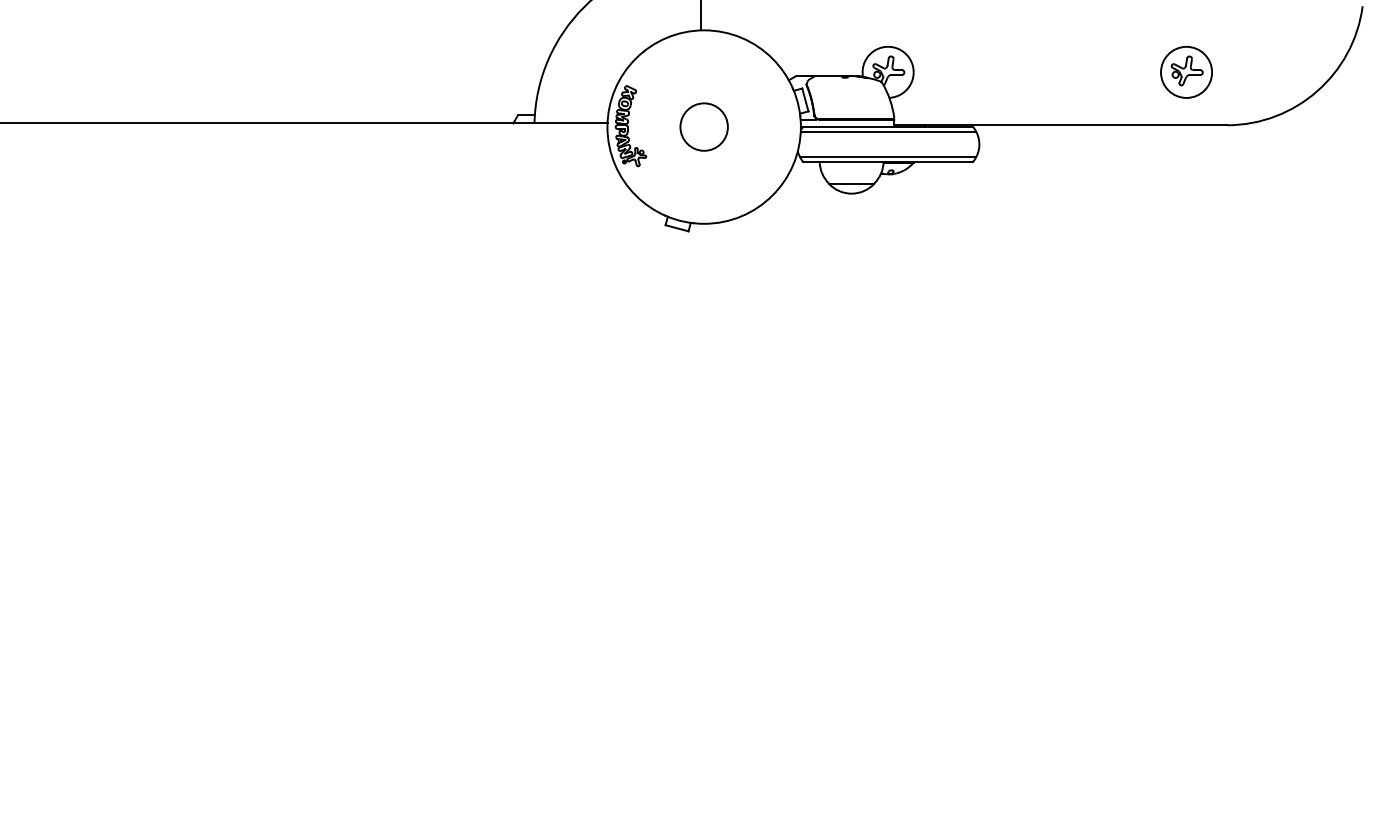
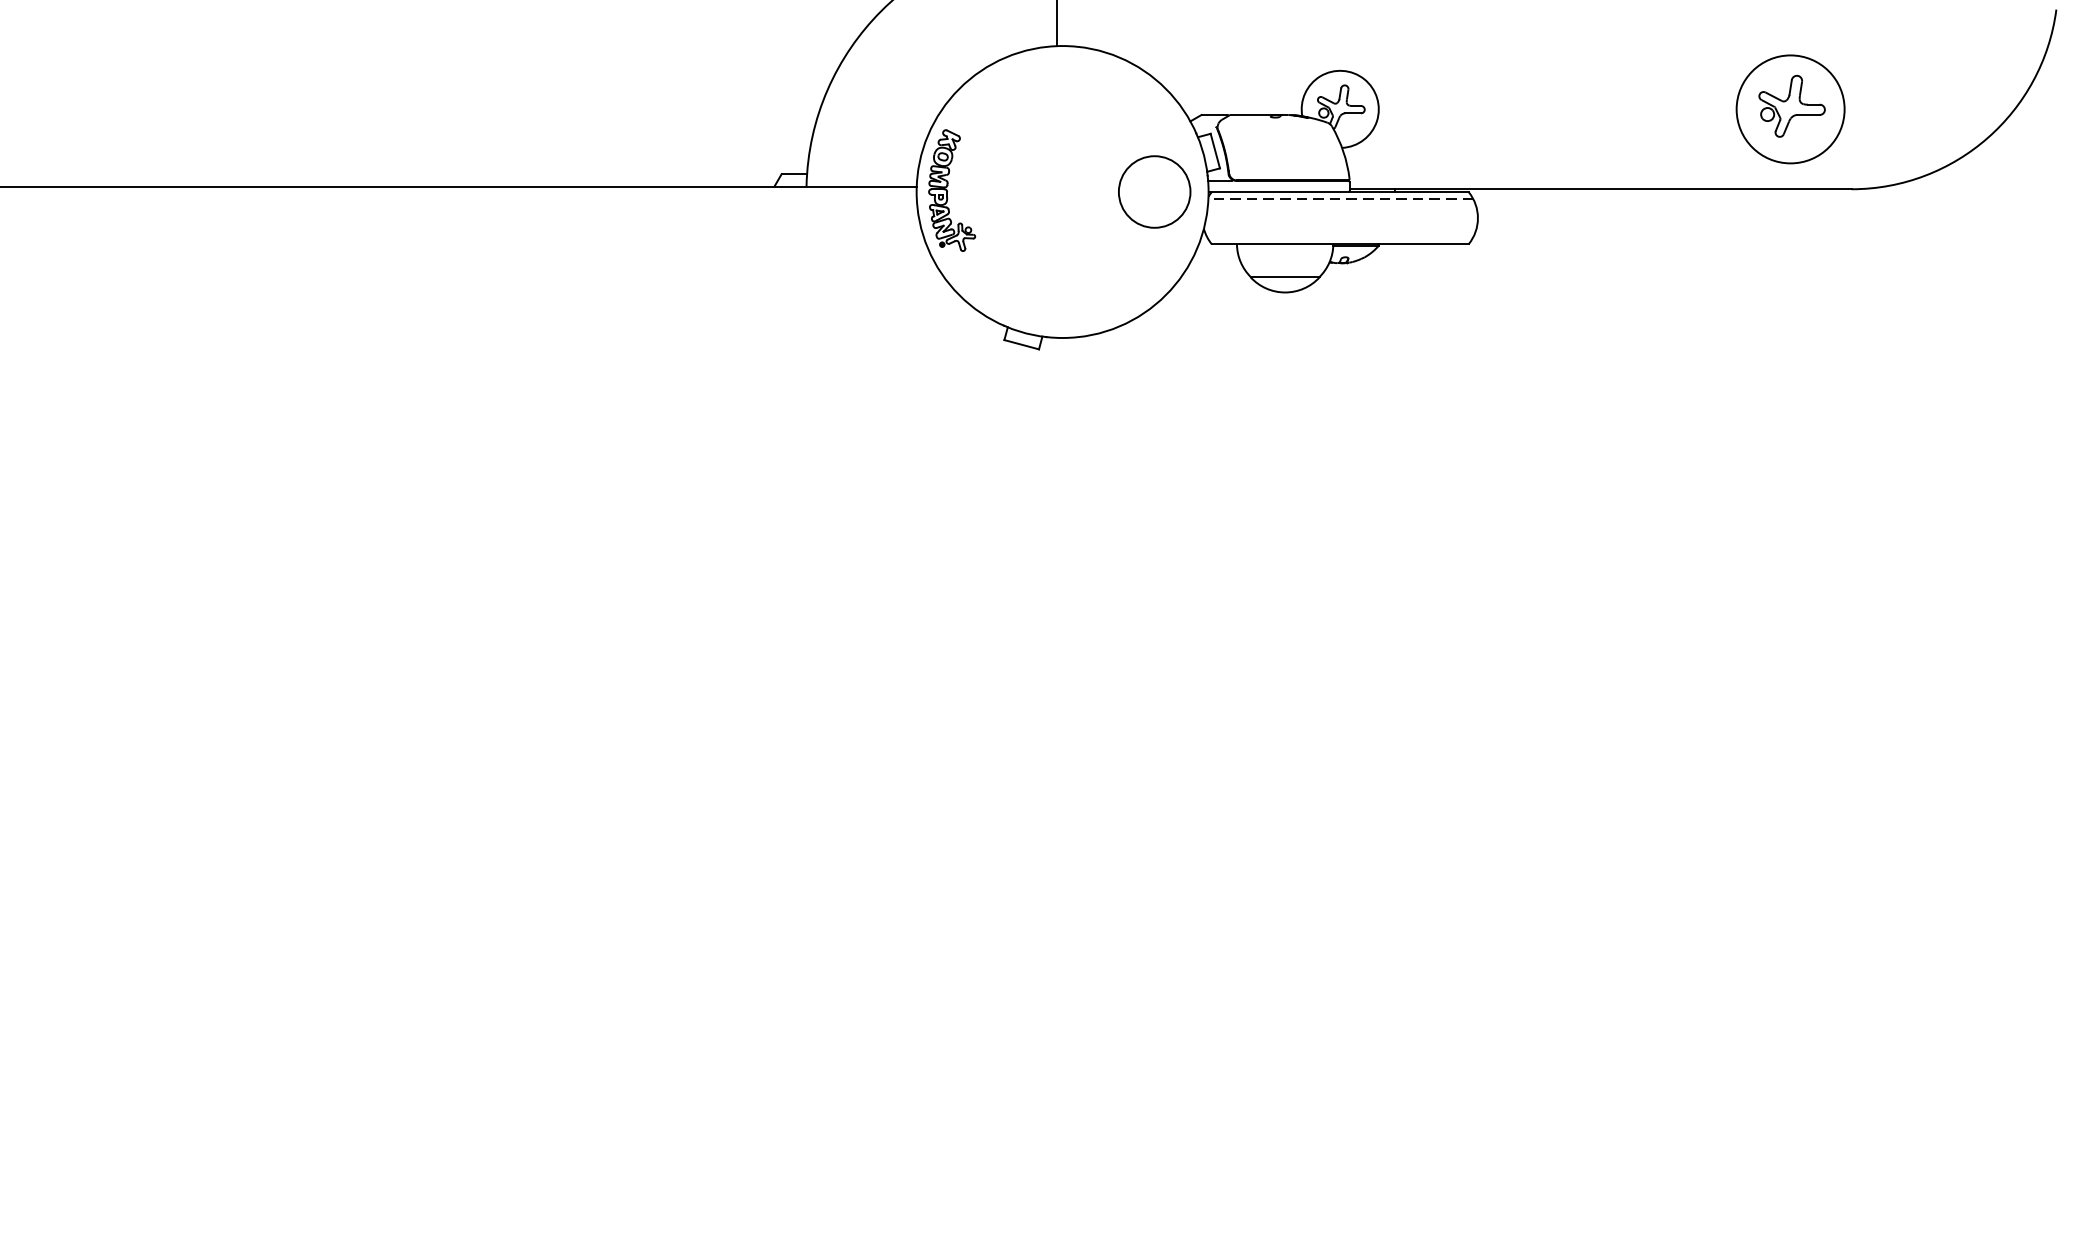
part: (1186, 72) -> (1790, 109), size x1.4
circle: (703, 126) -> (1153, 191), moved
line: (888, 131) -> (1340, 198), solid -> dashed
line: (888, 157) -> (1340, 237), removed

